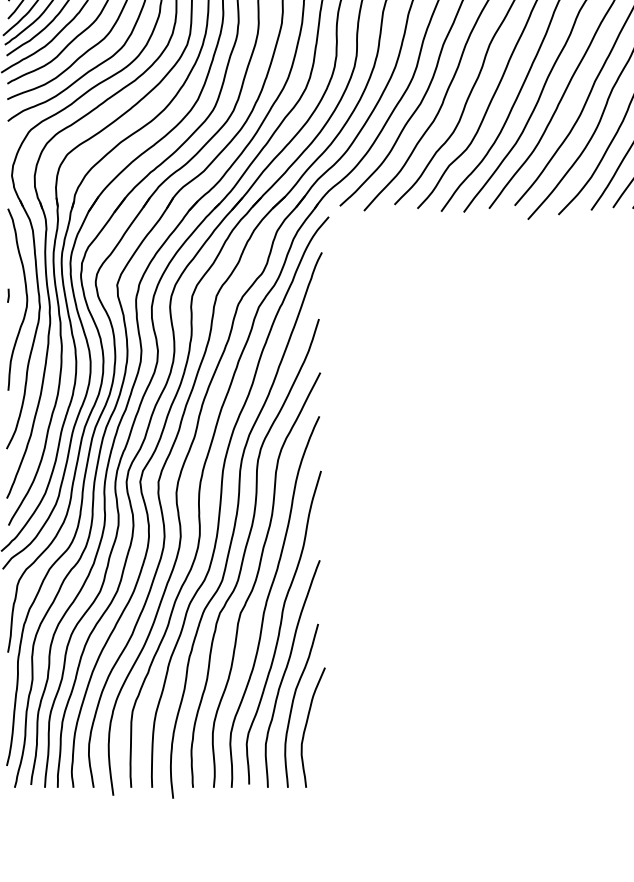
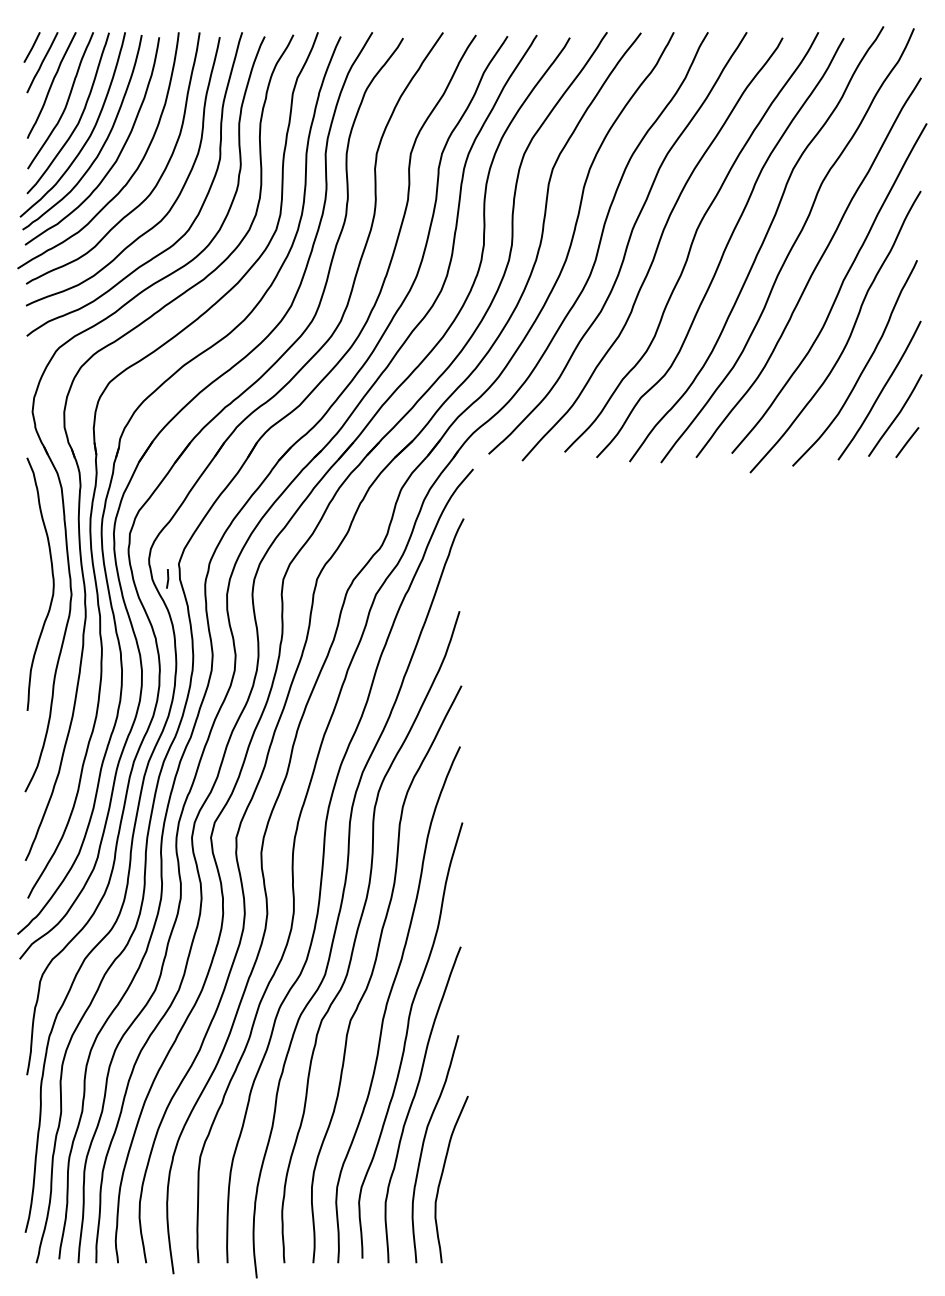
line: (8, 295) -> (167, 578), moved

